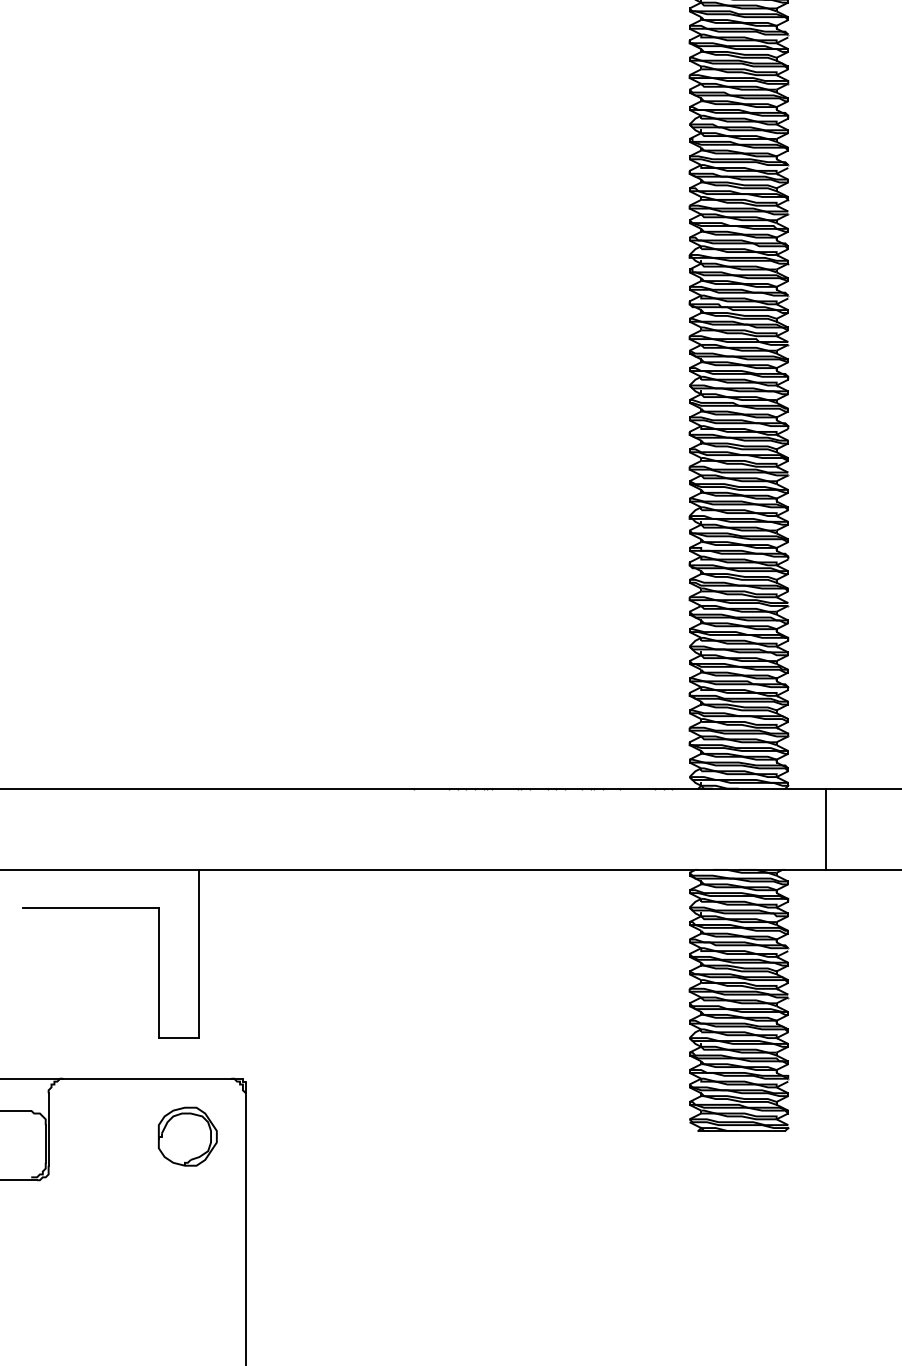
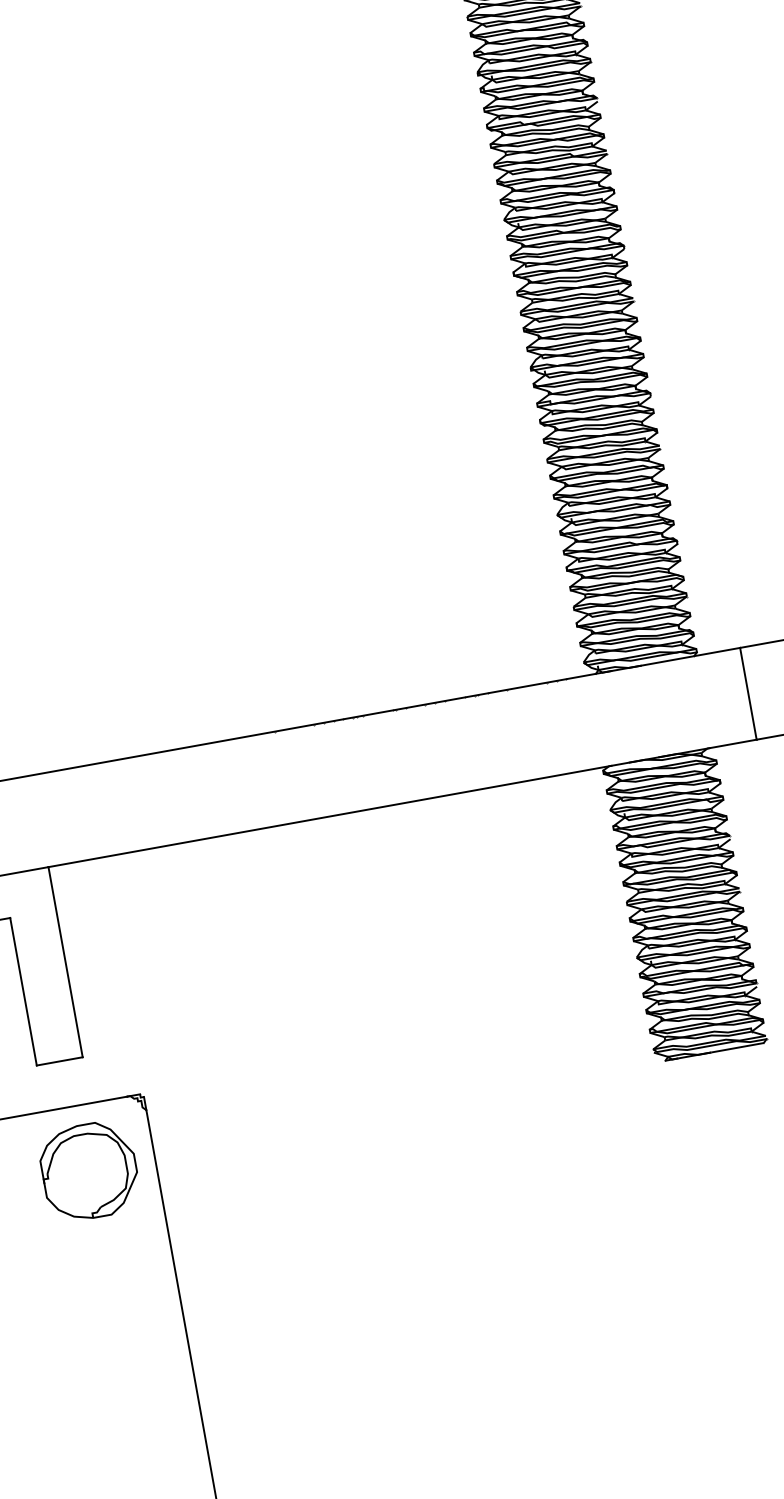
part: (187, 1136) -> (89, 1170), size x1.4

